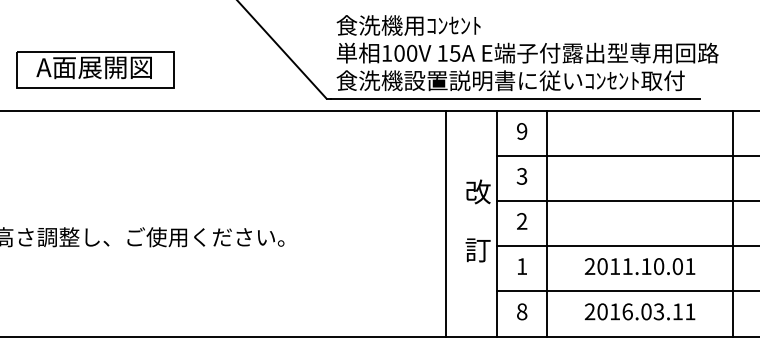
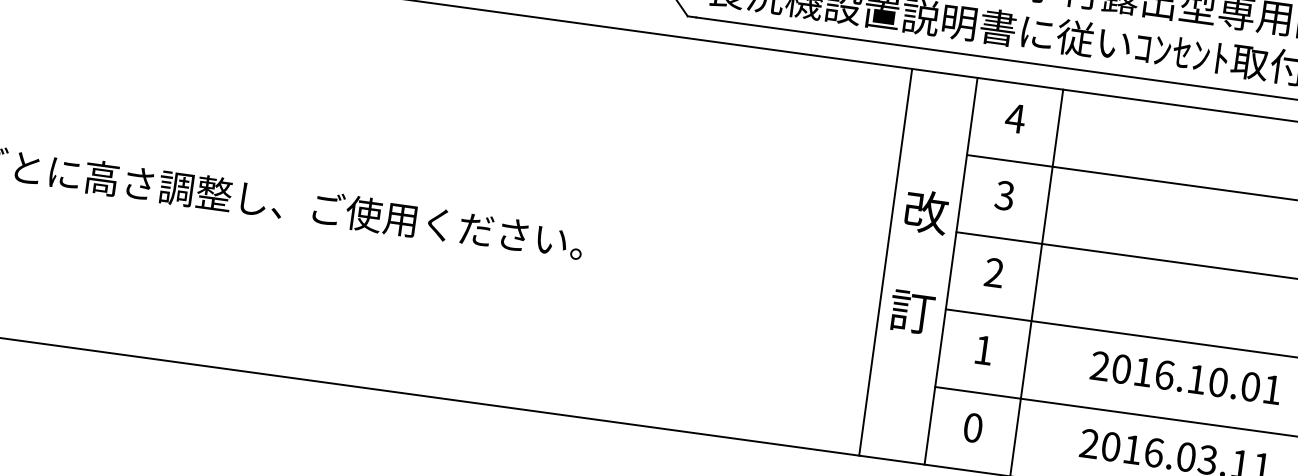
text: (521, 131) -> (1014, 118), 9 -> 4
line: (446, 223) -> (886, 261), moved
text: (627, 266) -> (1164, 374), 2011.10.01 -> 2016.10.01
text: (522, 311) -> (973, 427), 8 -> 0

